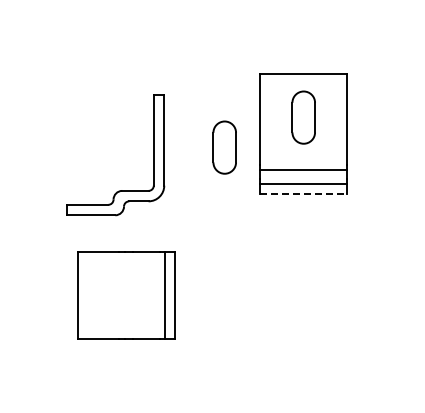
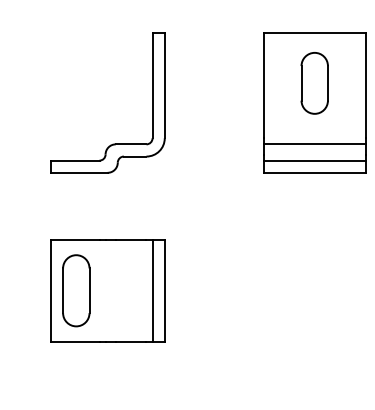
part: (224, 147) -> (222, 118), removed
part: (118, 190) -> (111, 143), moved
line: (303, 194) -> (314, 173), dashed -> solid
part: (99, 295) -> (76, 290), added

